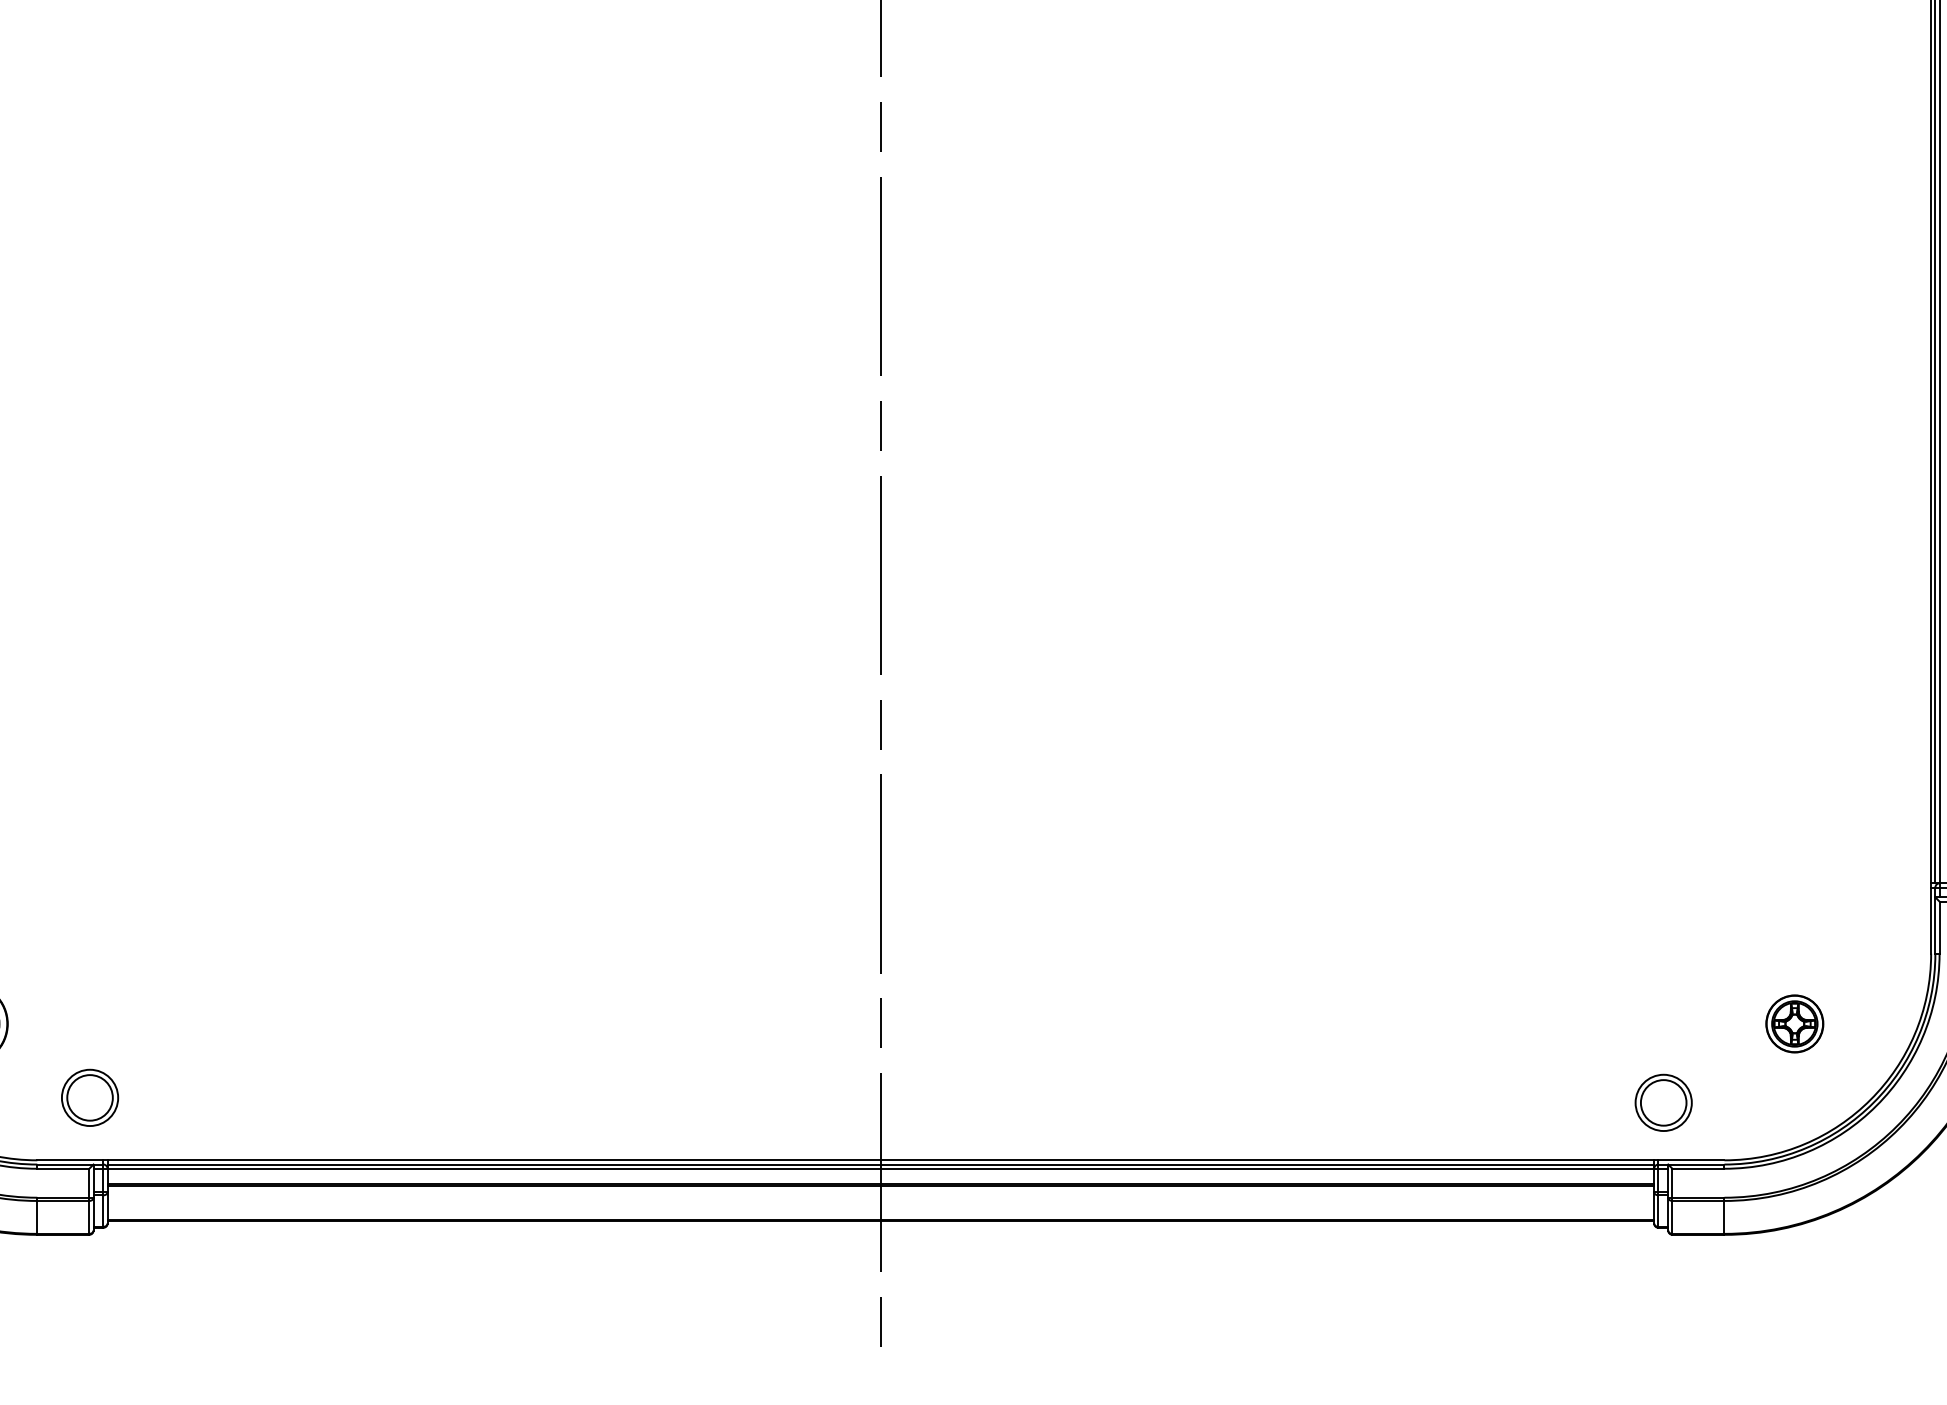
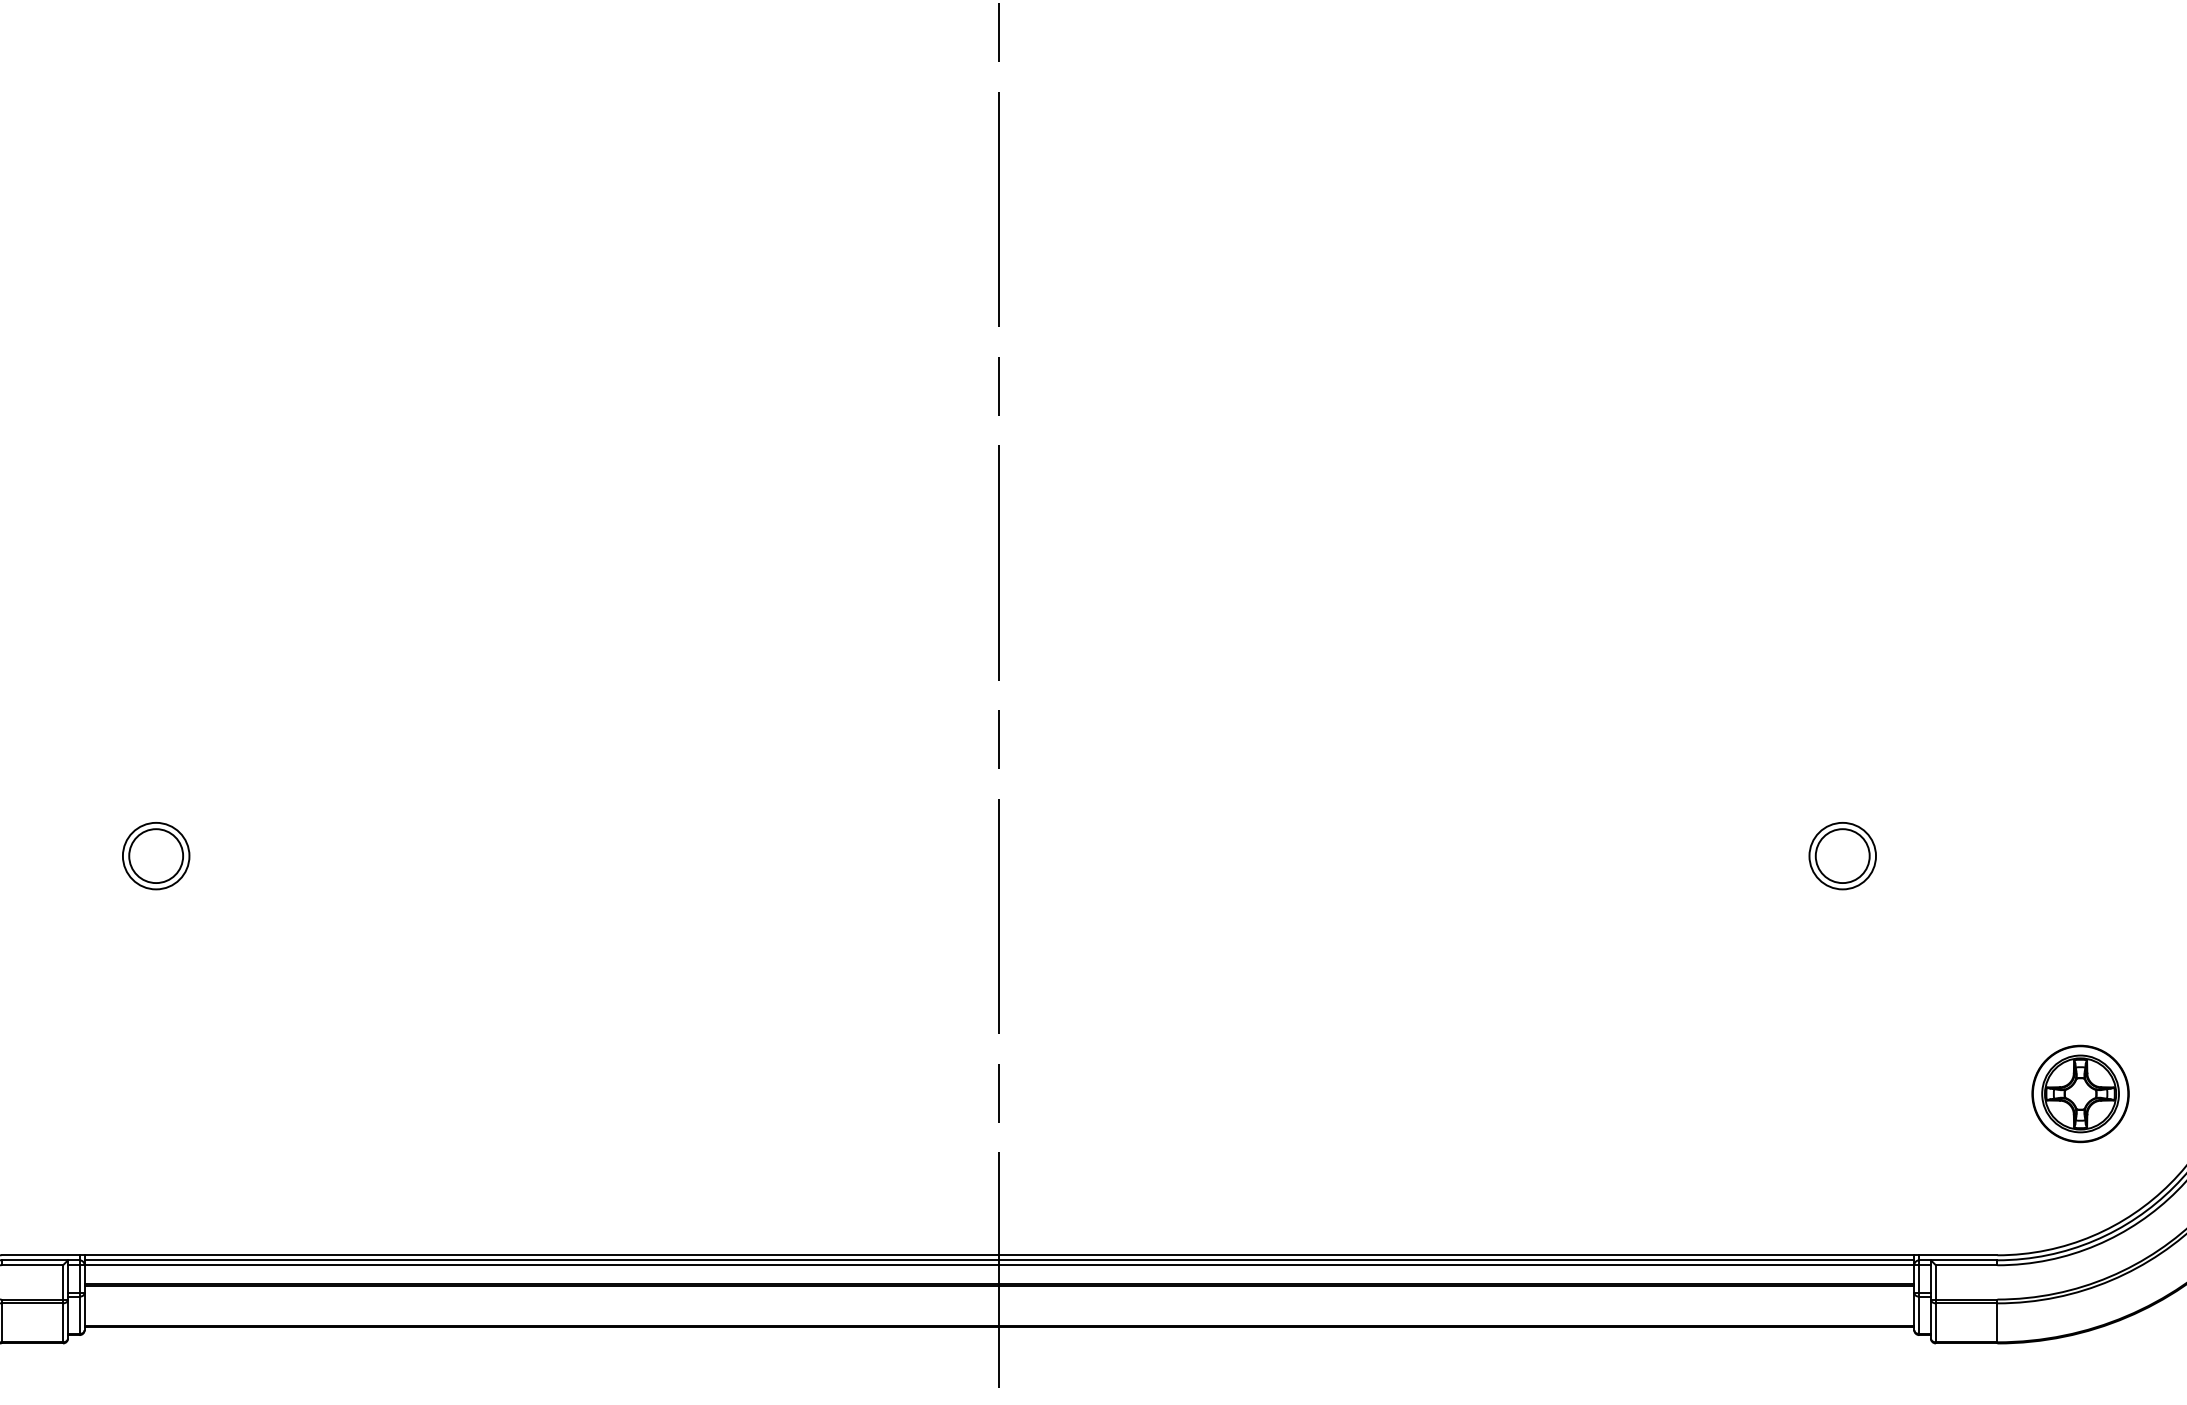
part: (1794, 1023) -> (2080, 1093), size x1.43
part: (90, 1097) -> (156, 855), moved
part: (1663, 1102) -> (1842, 855), moved

